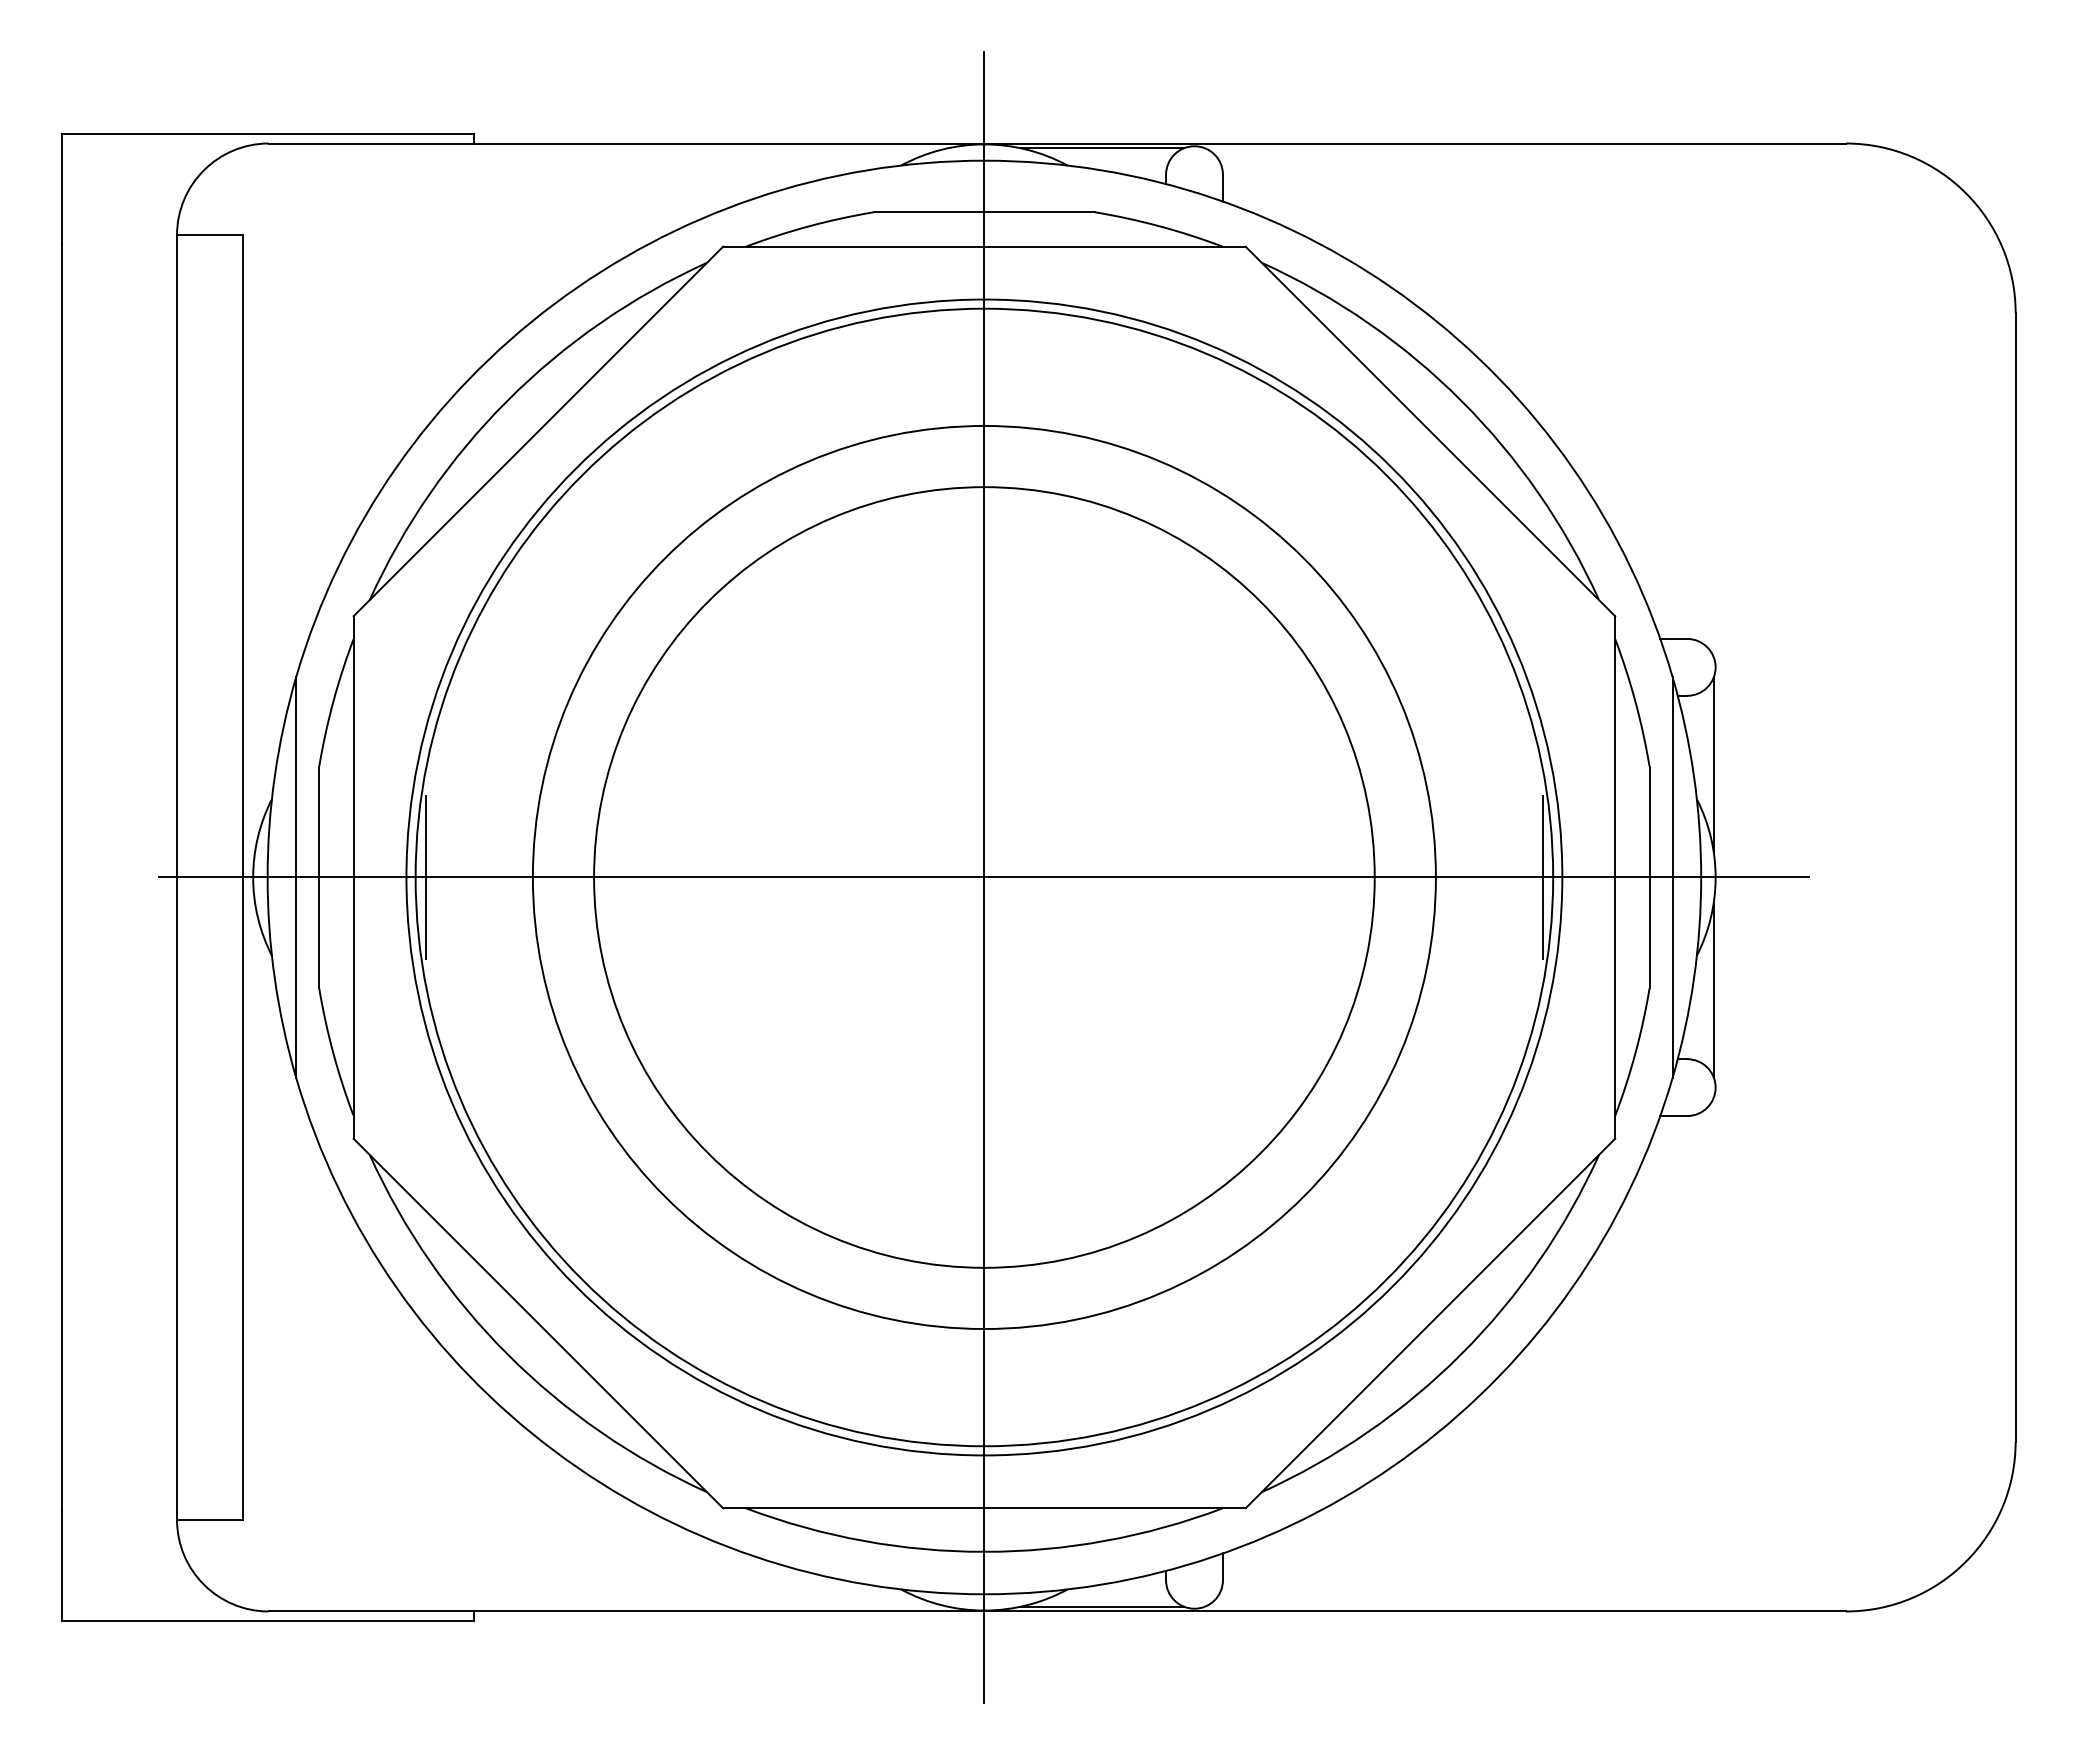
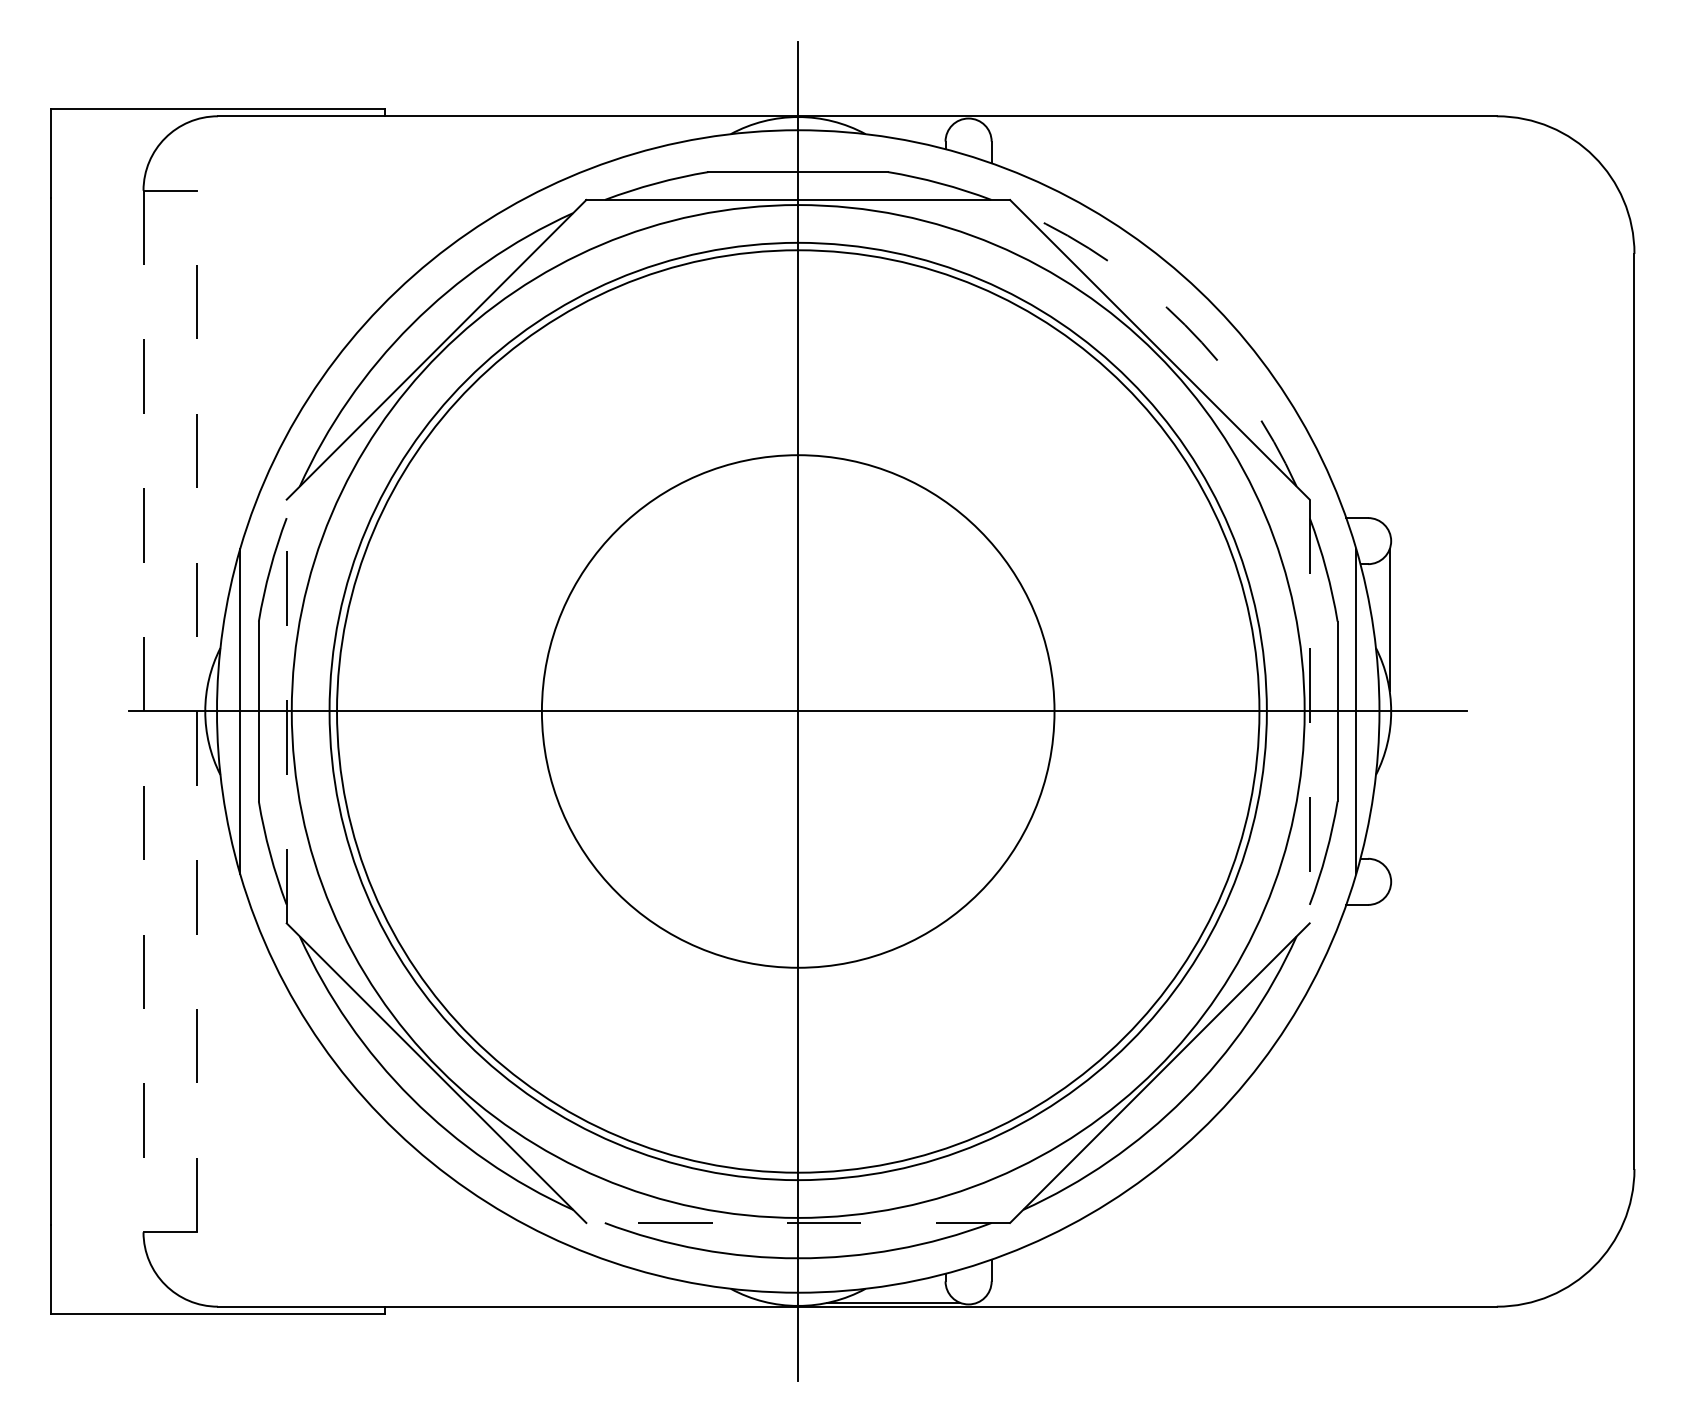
line: (1101, 148) -> (893, 120), removed
arc: (1461, 400) -> (1185, 324), solid -> dashed
line: (177, 877) -> (143, 711), solid -> dashed
line: (243, 877) -> (197, 711), solid -> dashed
line: (353, 877) -> (286, 711), solid -> dashed
line: (425, 877) -> (345, 711), removed
circle: (983, 877) -> (797, 711), size x0.7
circle: (984, 877) -> (798, 711), size x1.6
line: (1543, 877) -> (1251, 711), removed
line: (1615, 877) -> (1309, 711), solid -> dashed
line: (1713, 989) -> (1389, 802), removed
line: (983, 1508) -> (797, 1223), solid -> dashed

